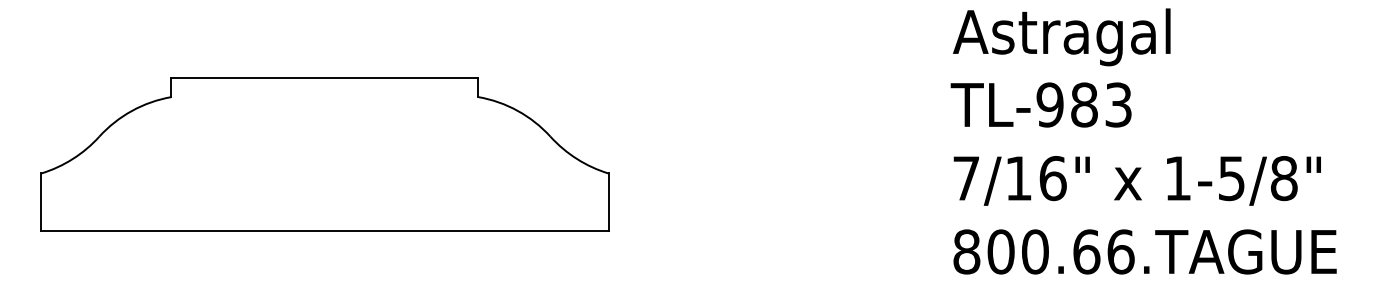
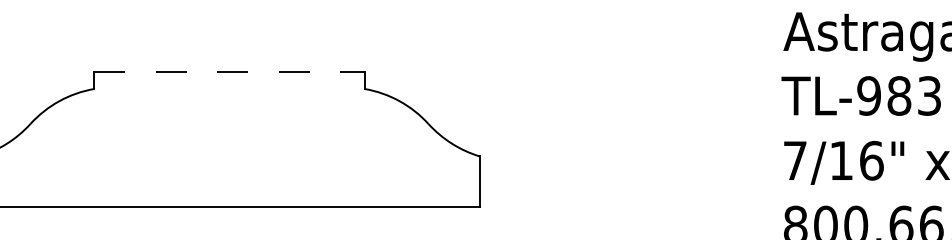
line: (325, 78) -> (230, 72), solid -> dashed

